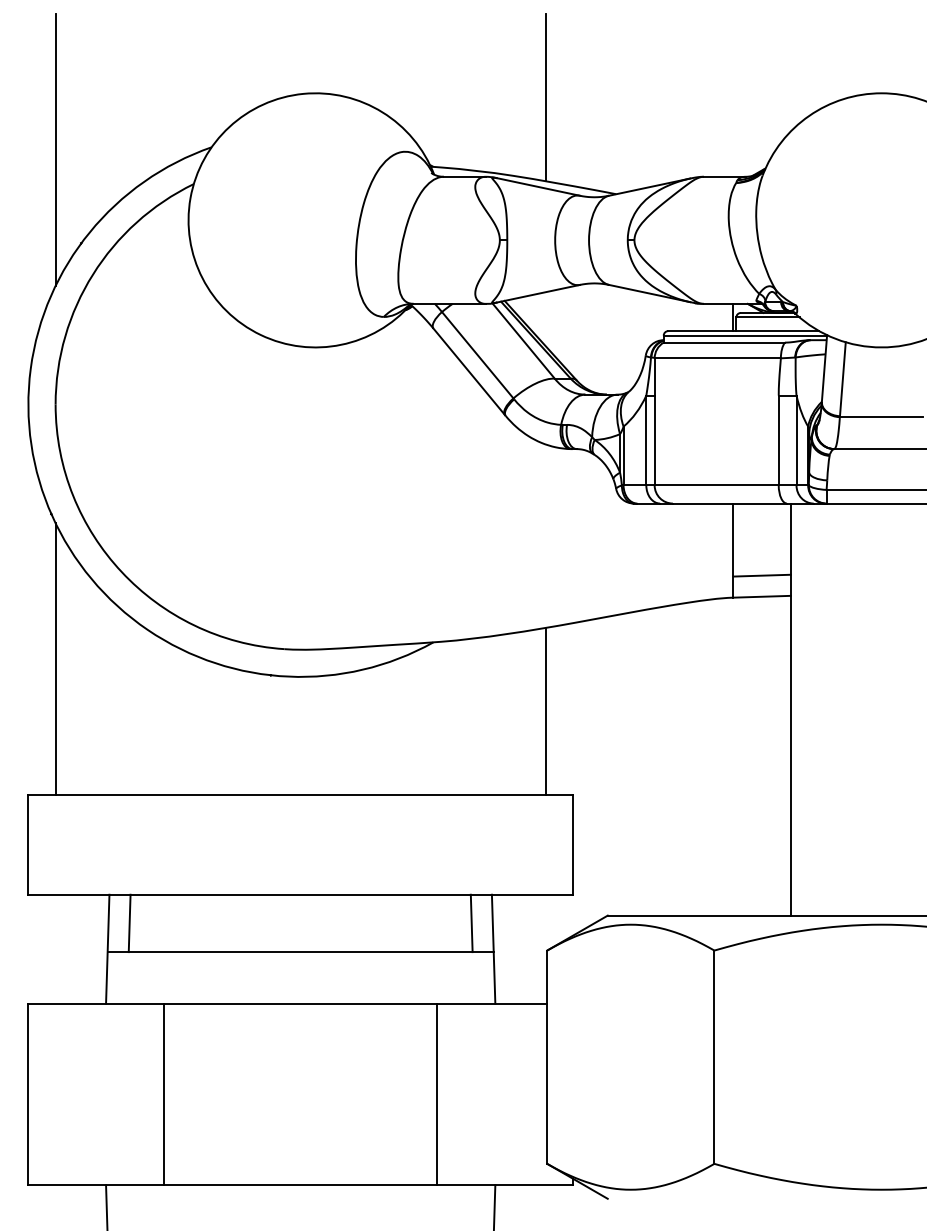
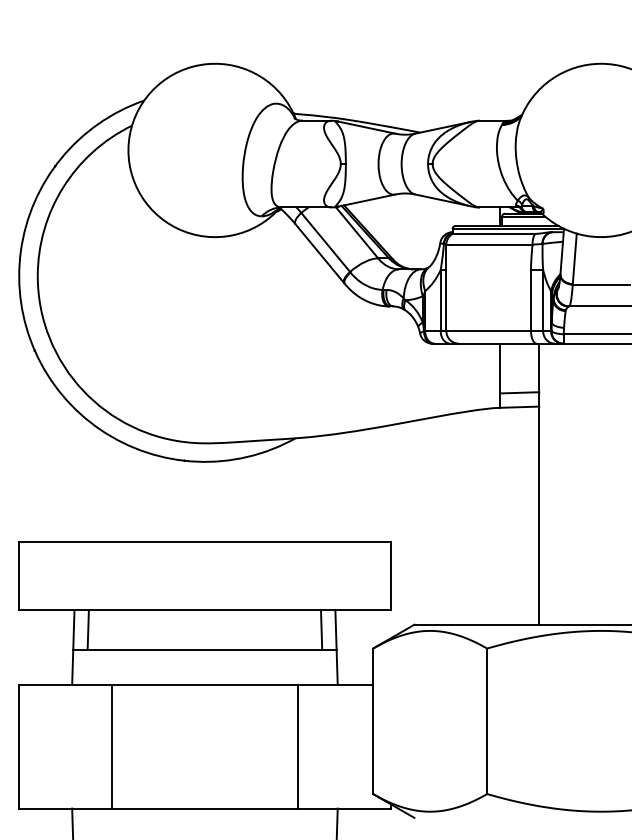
line: (546, 97) -> (372, 66), removed
line: (55, 150) -> (37, 102), removed
line: (55, 658) -> (37, 449), removed
line: (546, 711) -> (372, 485), removed

